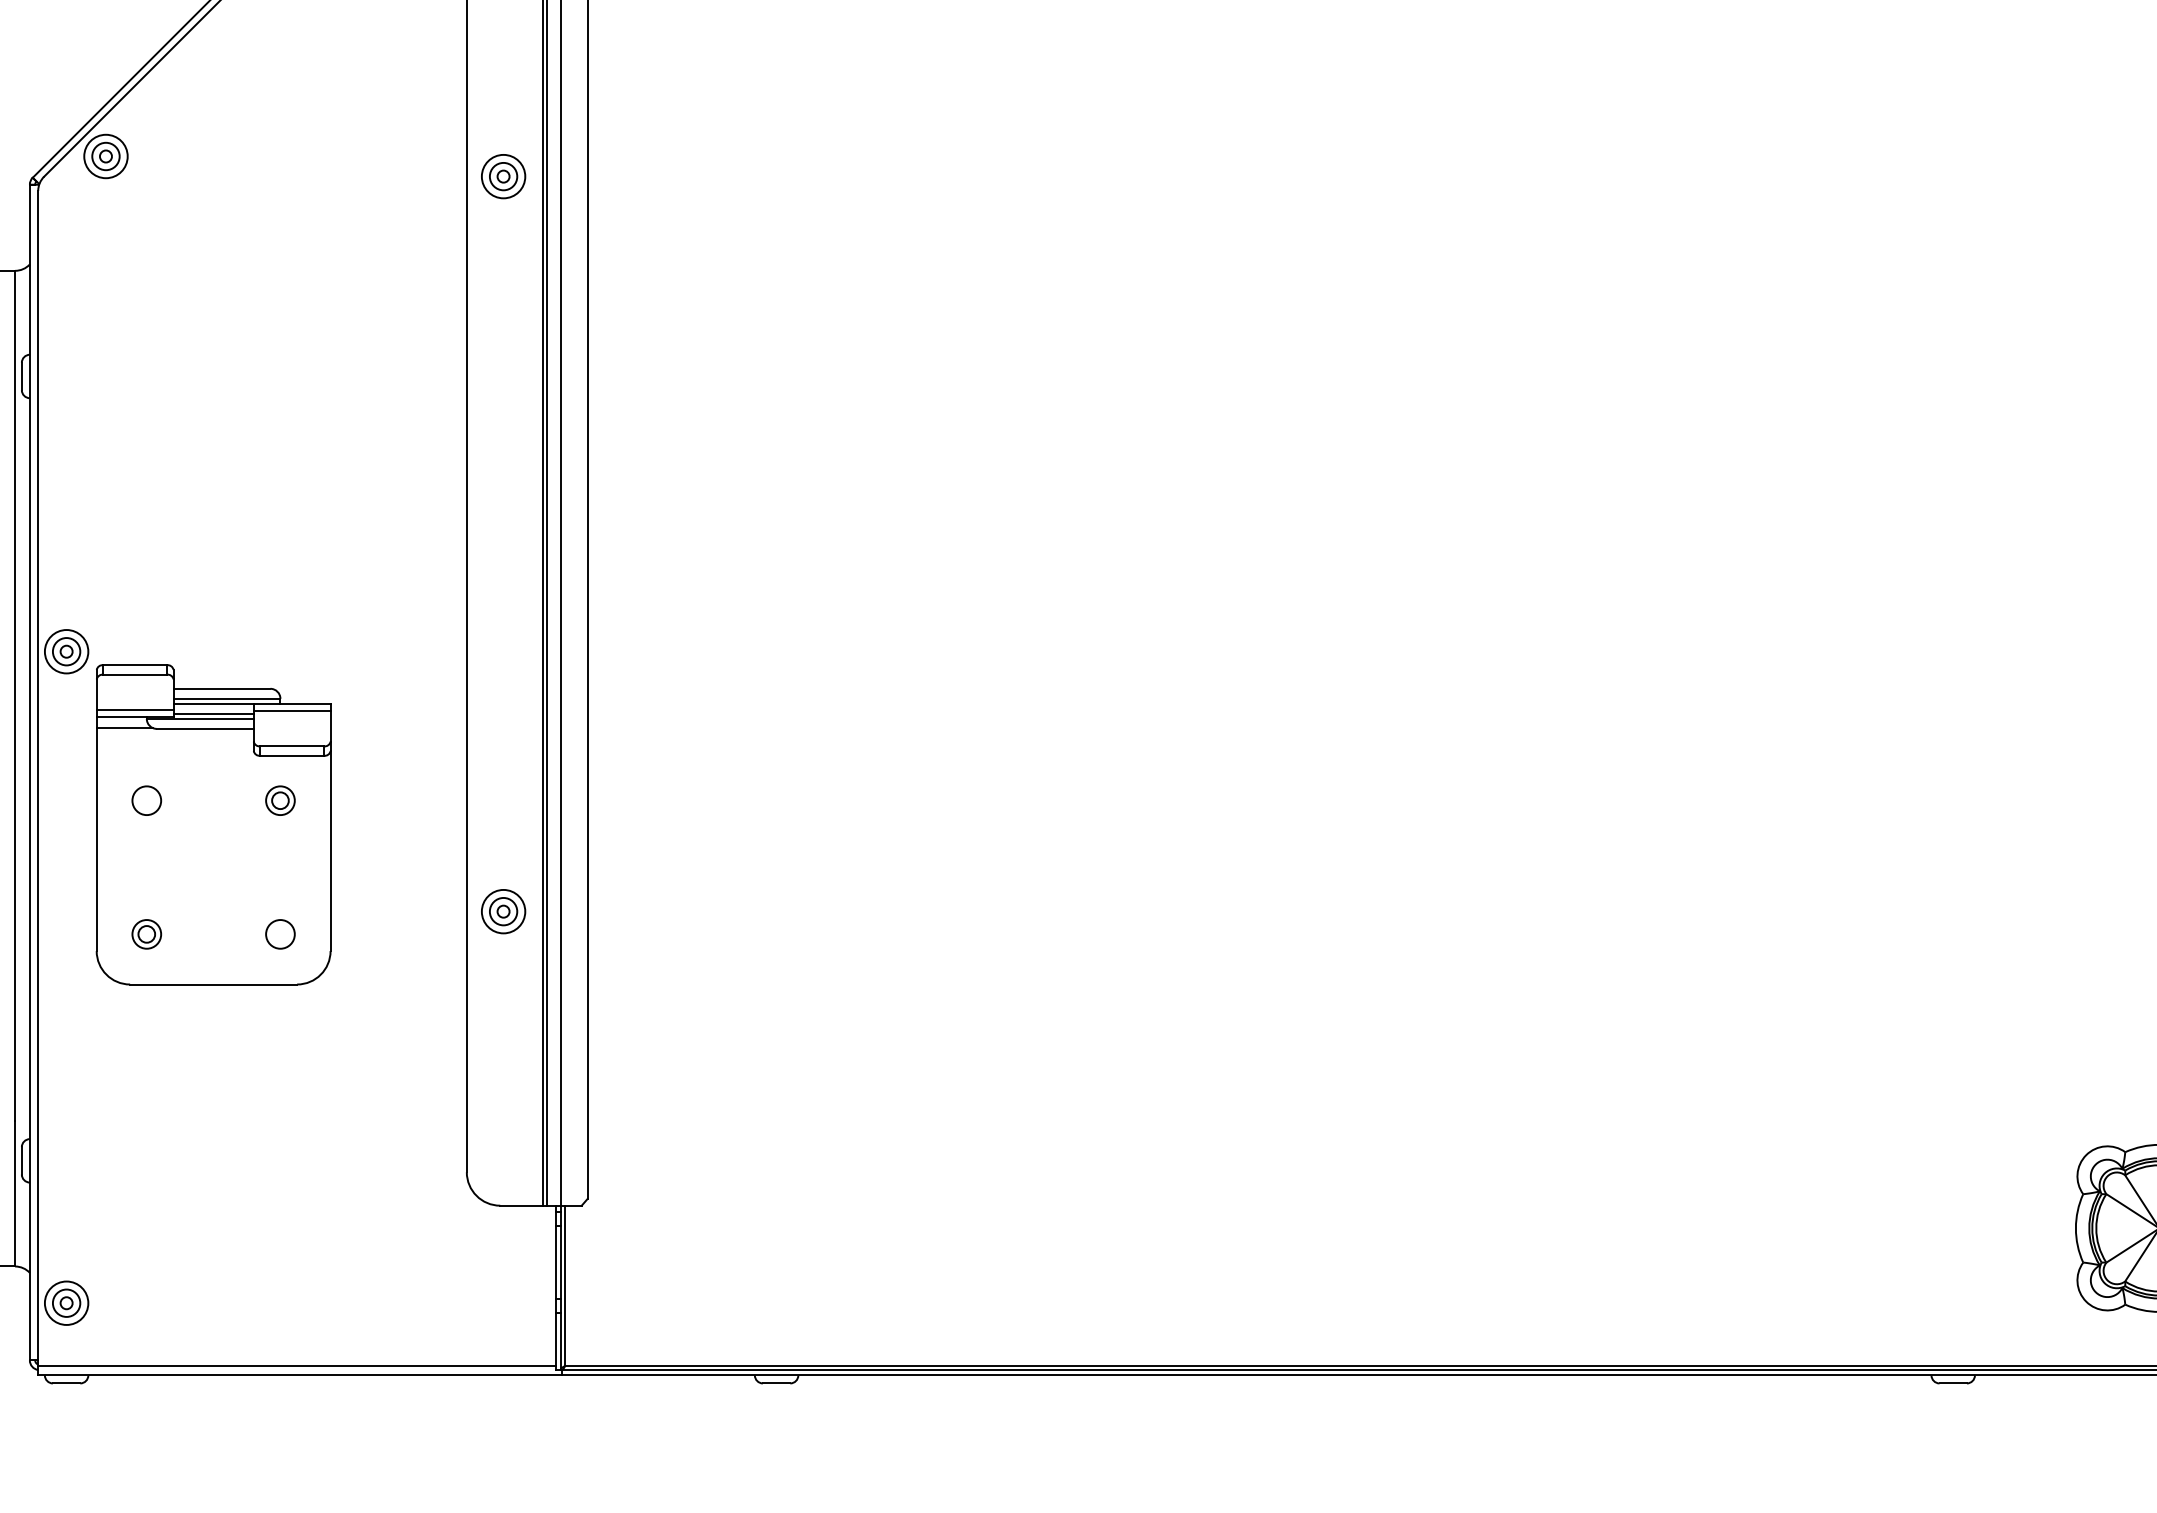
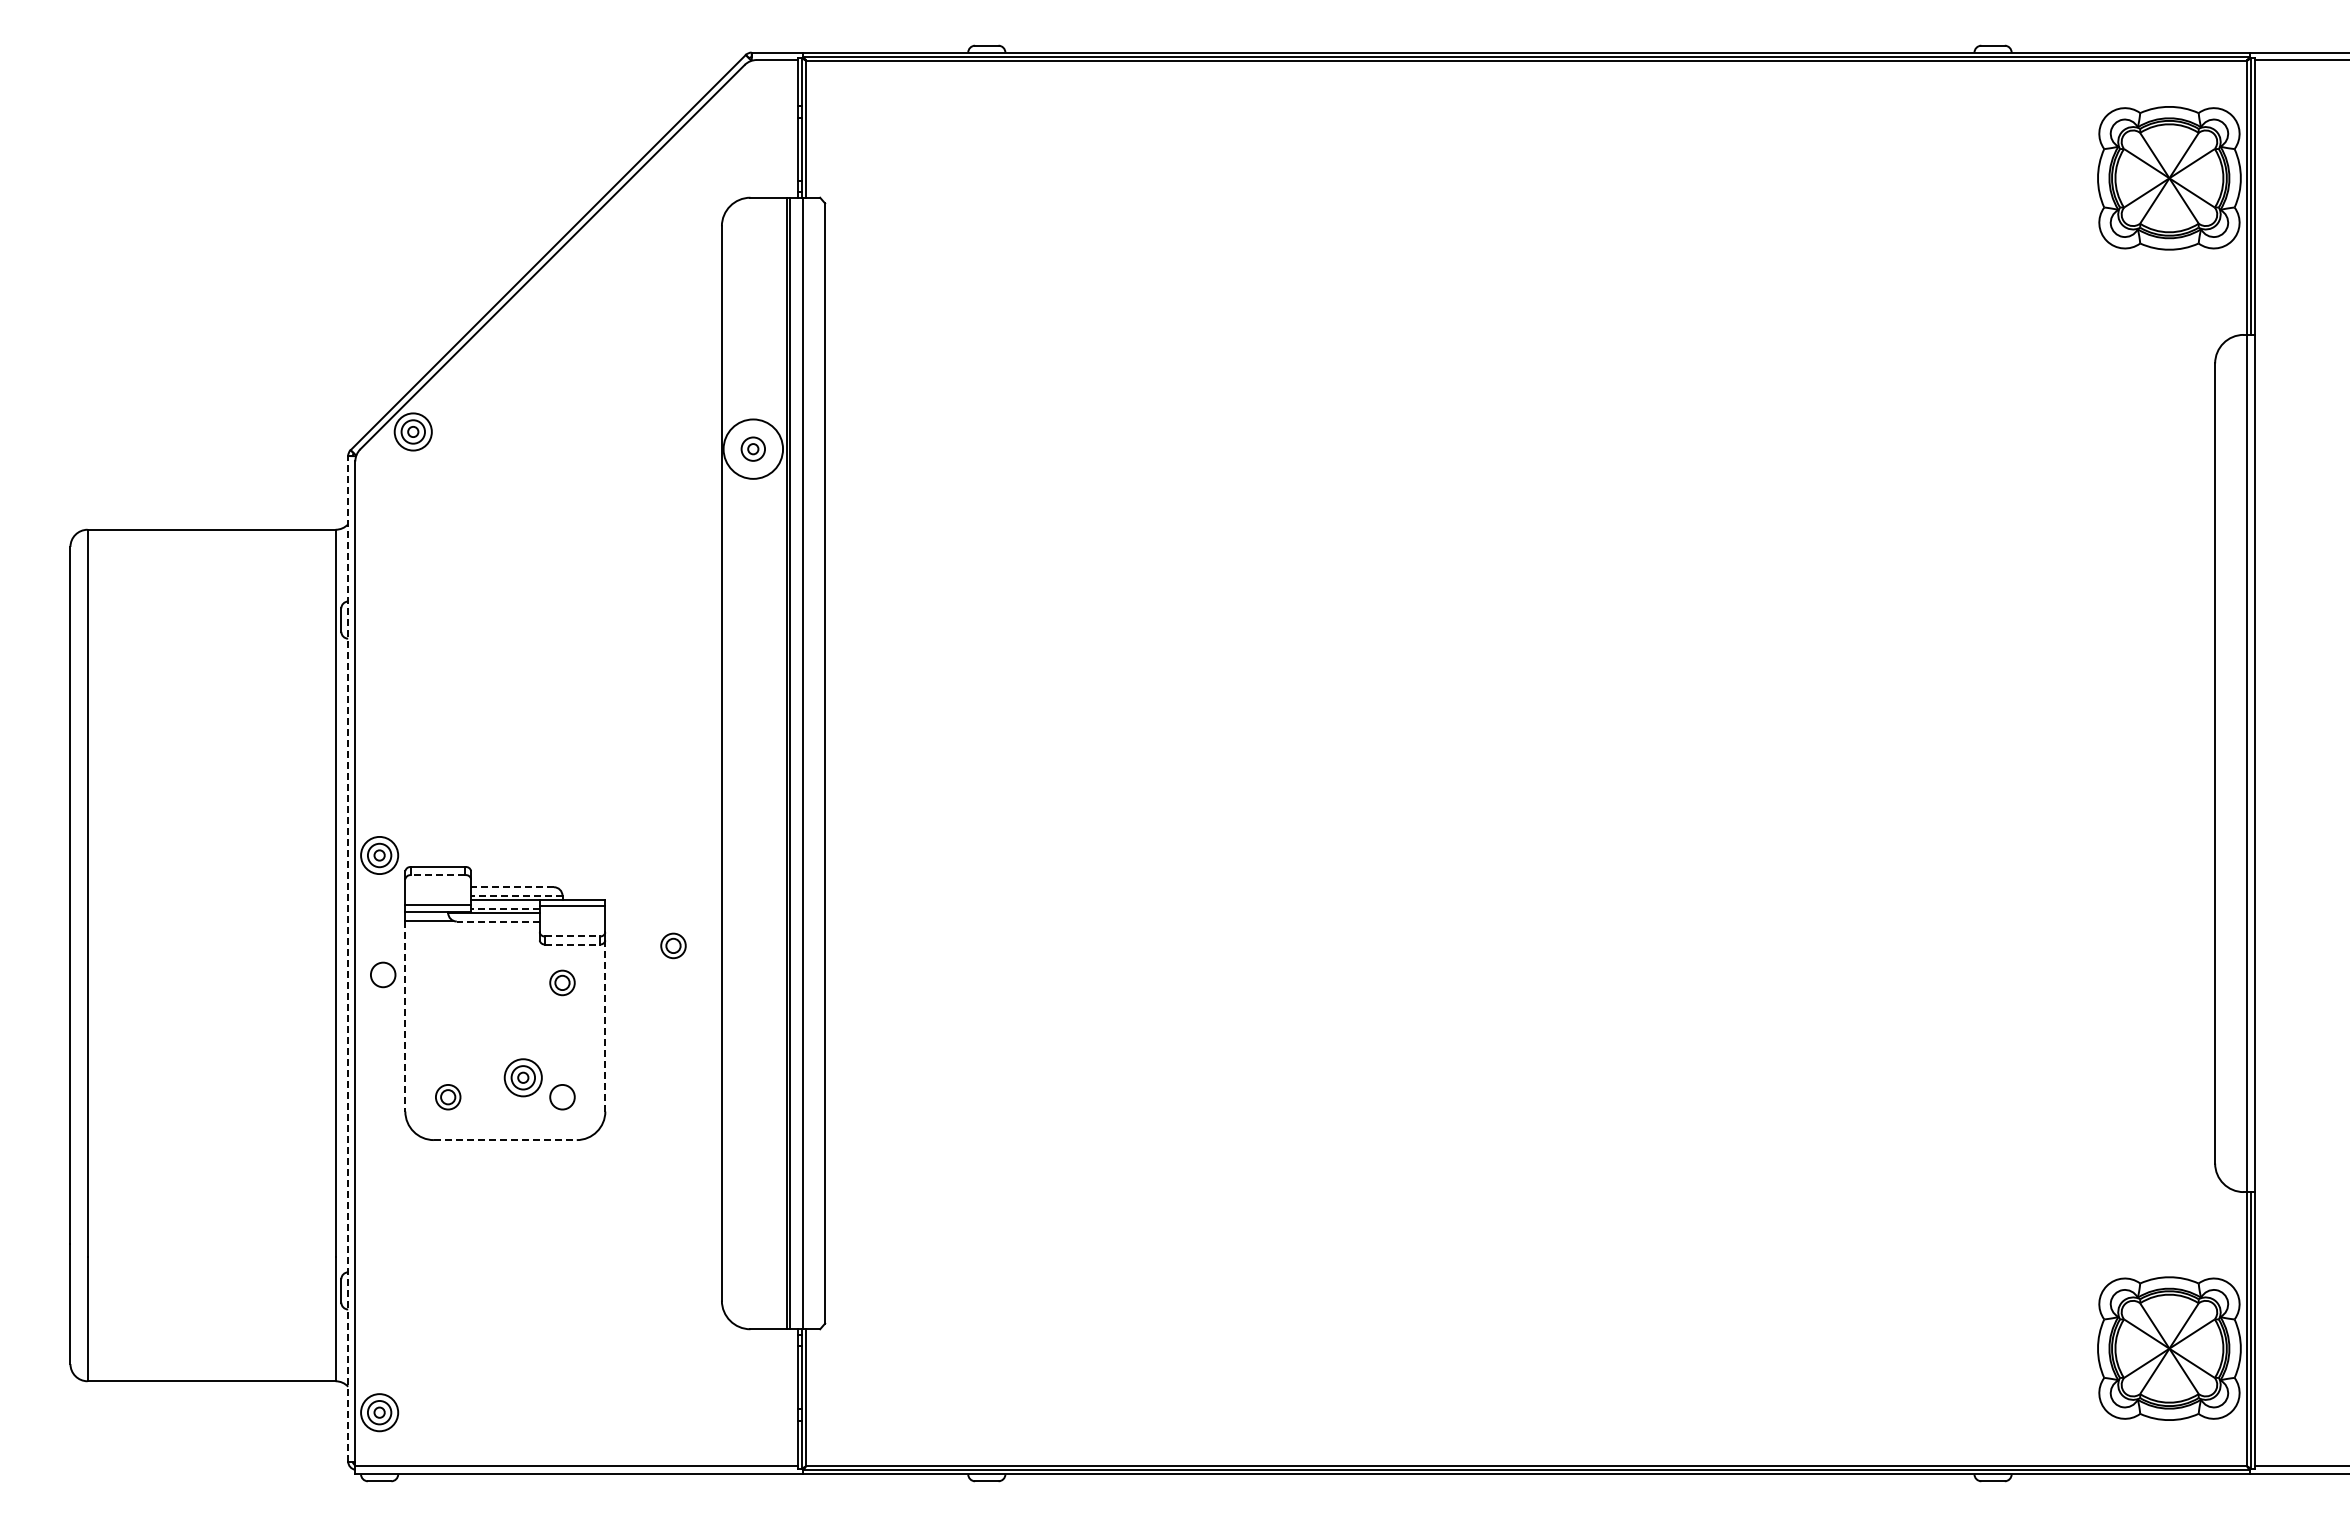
circle: (502, 175) -> (752, 448), size x1.6
line: (134, 675) -> (437, 875), solid -> dashed
line: (221, 689) -> (512, 887), solid -> dashed
line: (226, 698) -> (516, 895), solid -> dashed
line: (212, 713) -> (504, 908), solid -> dashed
line: (204, 728) -> (497, 921), solid -> dashed
line: (293, 746) -> (573, 936), solid -> dashed
line: (293, 755) -> (573, 944), solid -> dashed
part: (410, 756) -> (673, 945), added
line: (30, 772) -> (348, 958), solid -> dashed
circle: (147, 800) -> (383, 974), moved
line: (96, 839) -> (405, 1016), solid -> dashed
line: (330, 851) -> (605, 1026), solid -> dashed
part: (502, 911) -> (522, 1077), moved
line: (213, 984) -> (505, 1140), solid -> dashed

